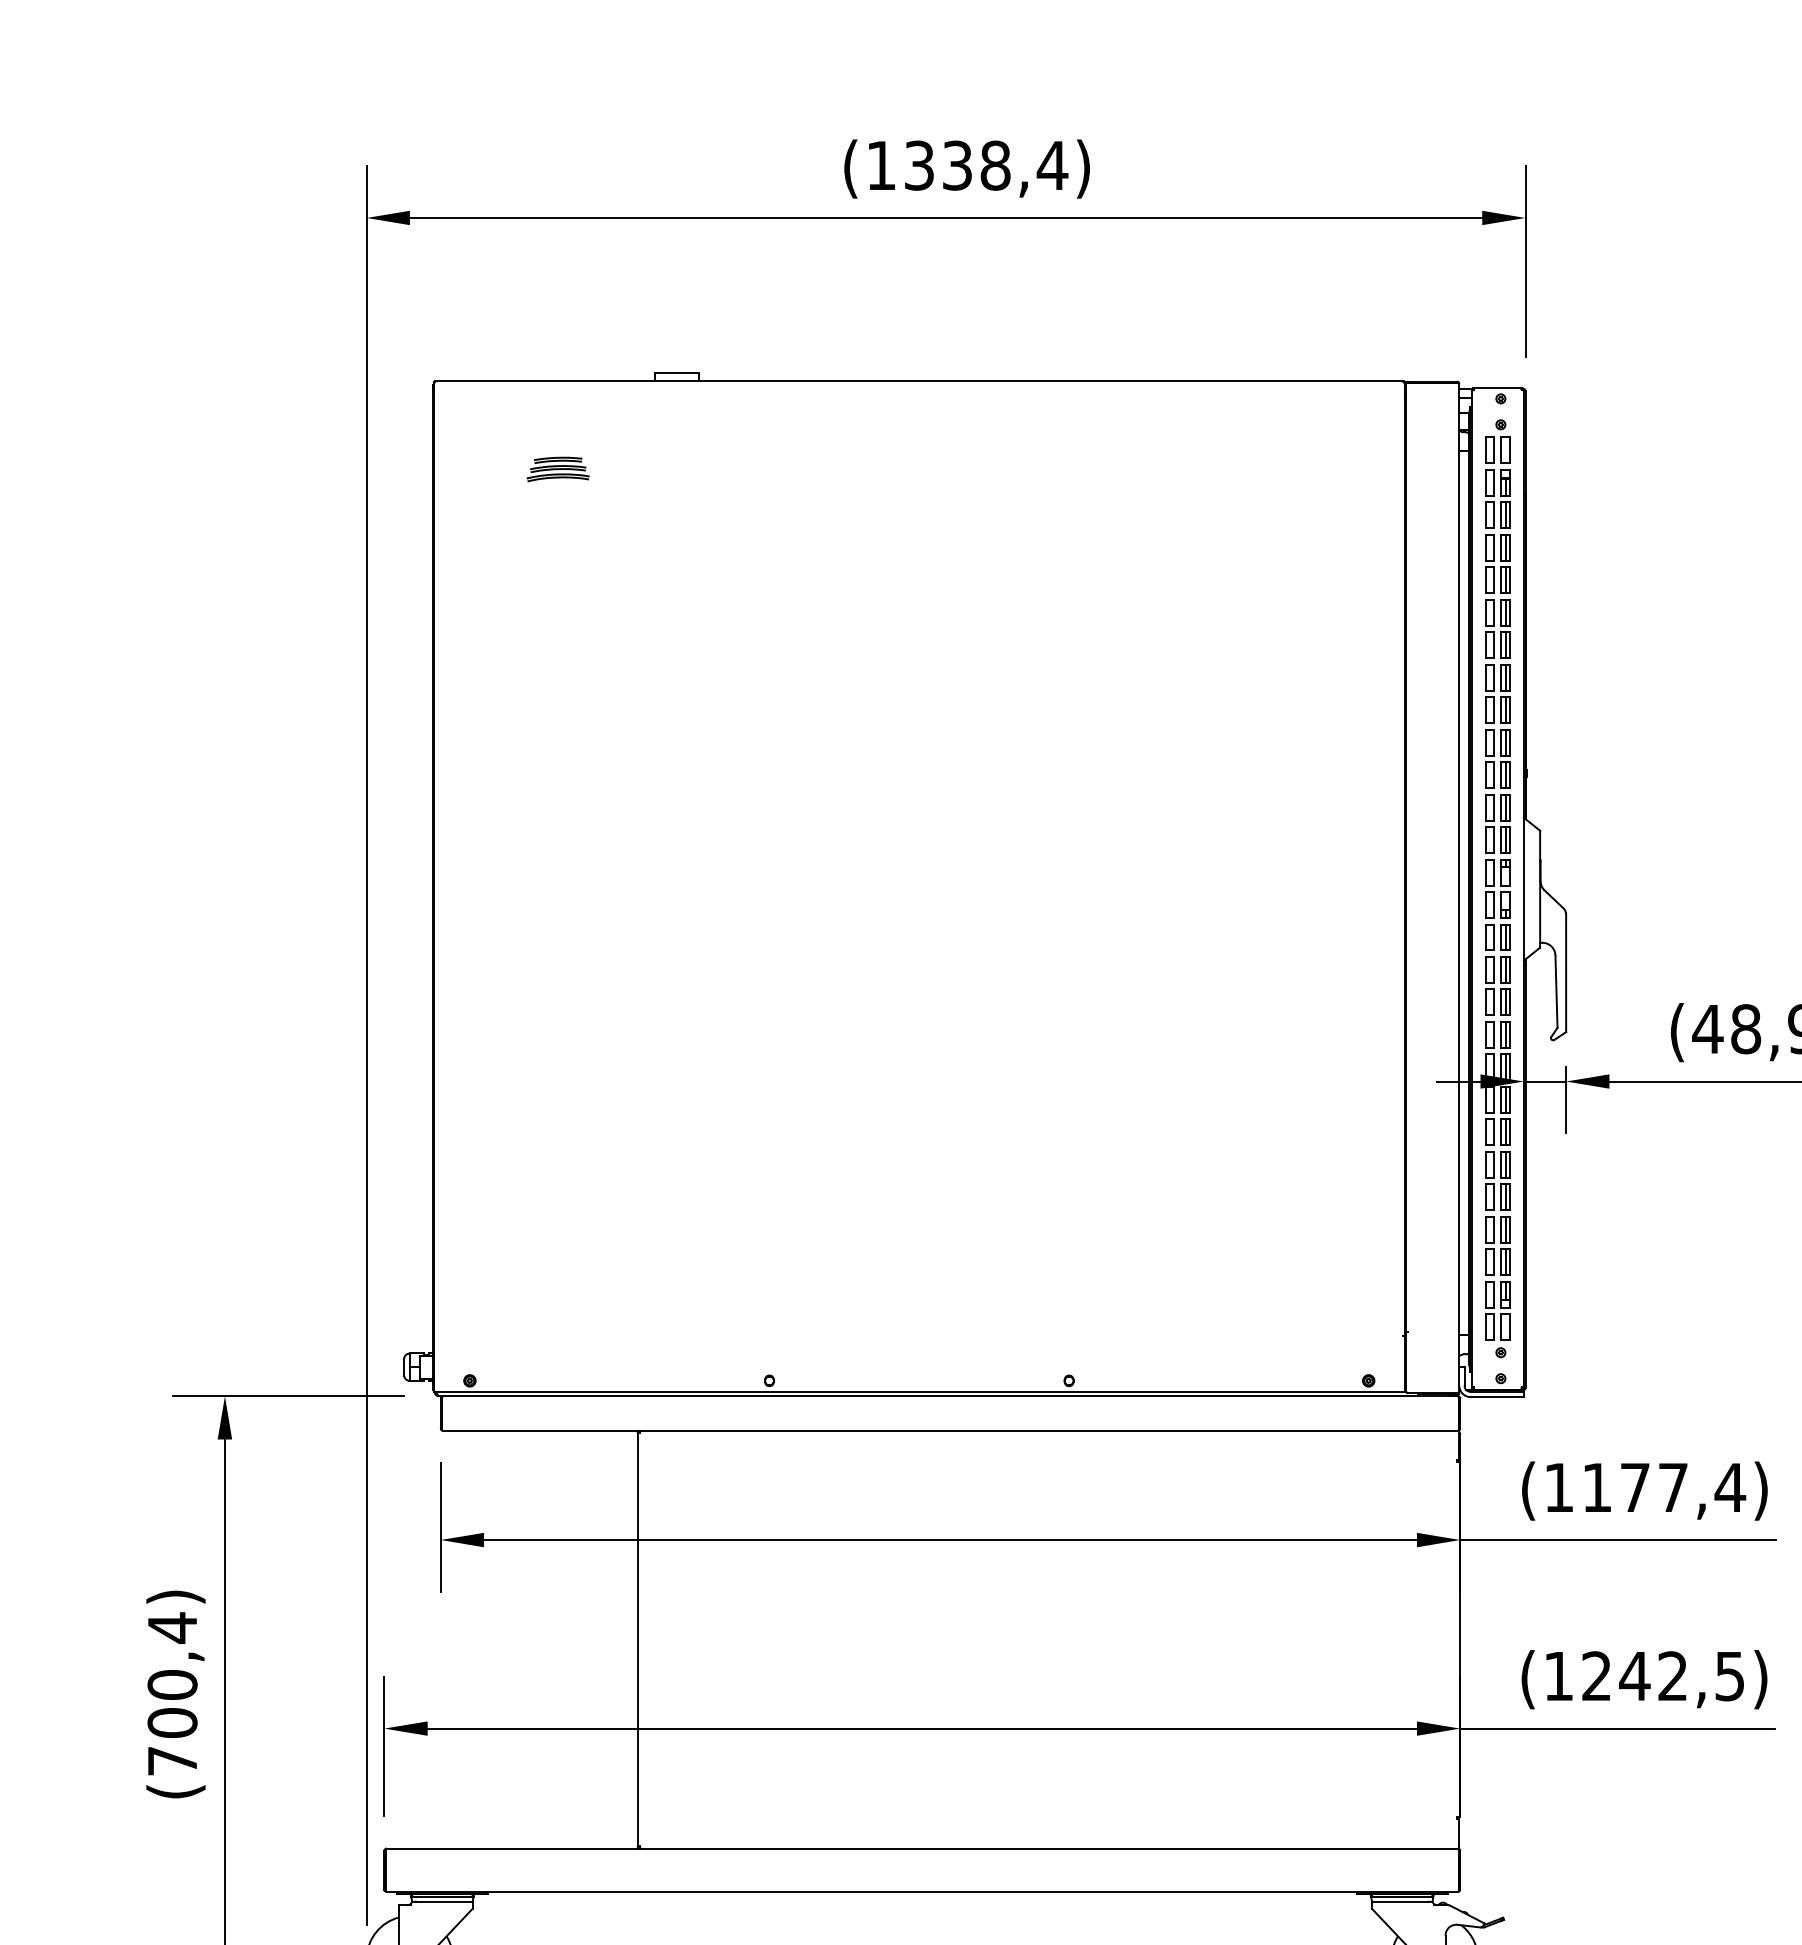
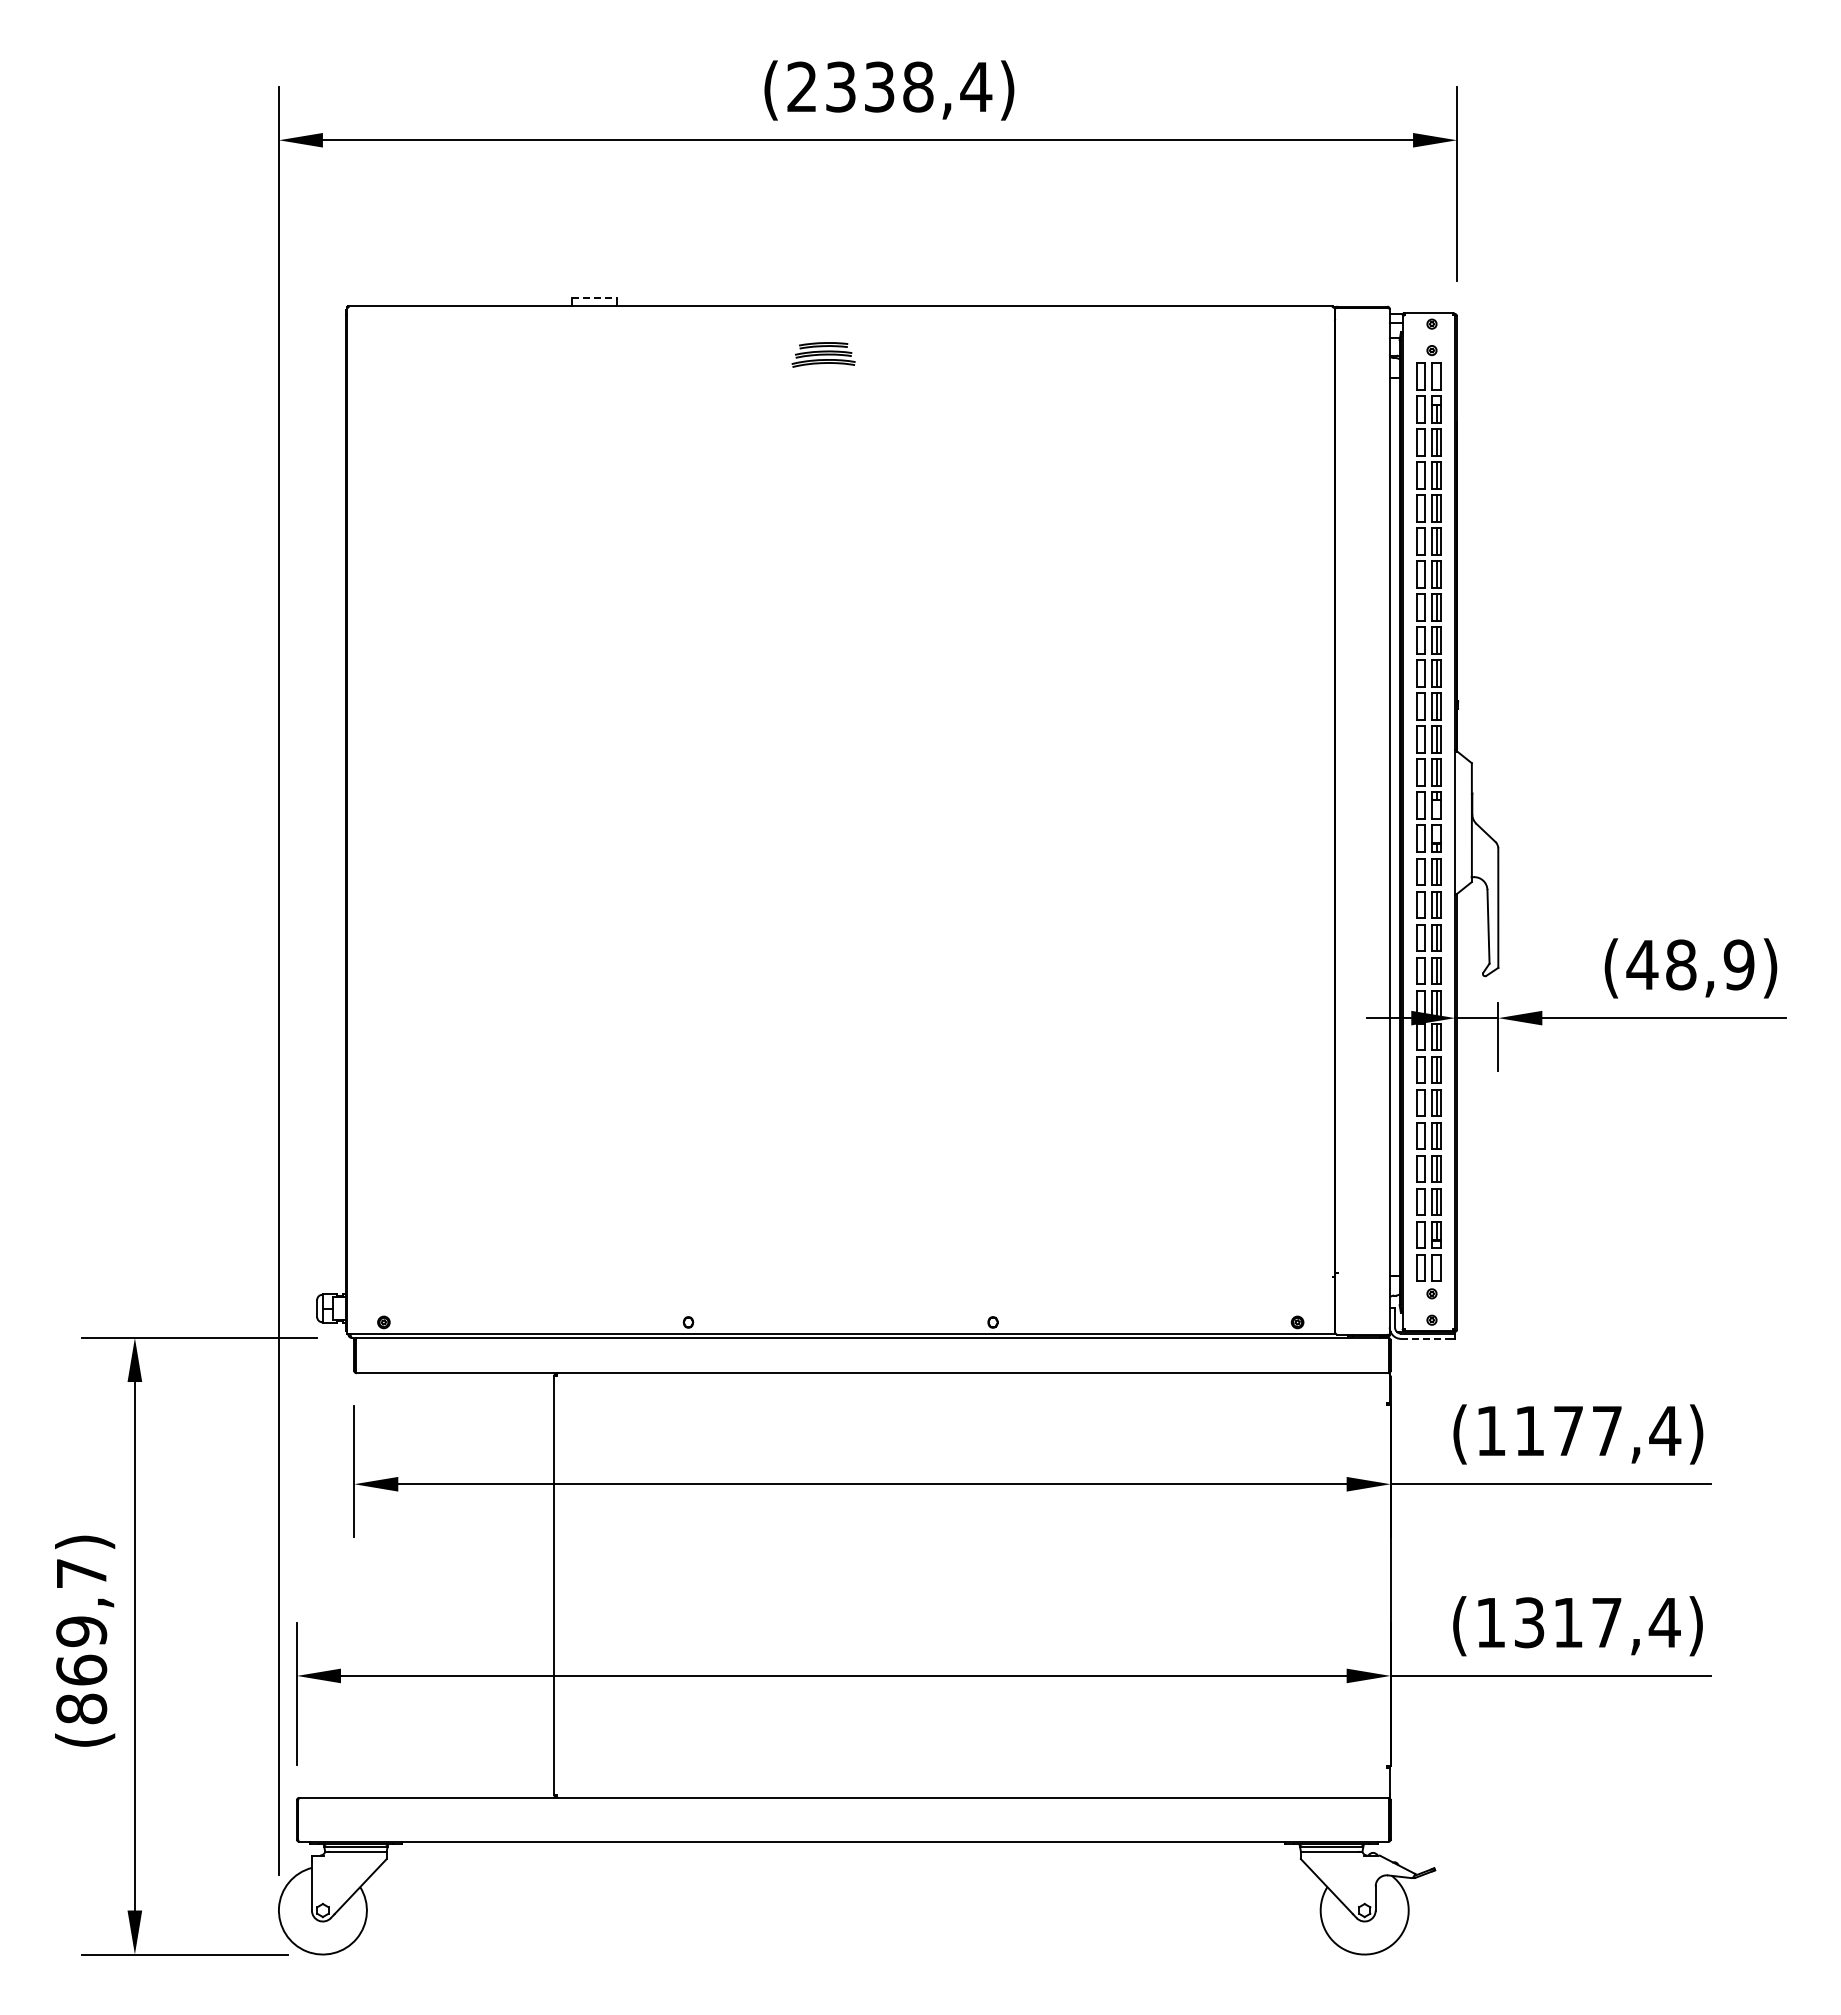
text: (880, 165) -> (801, 86), (1338,4) -> (2338,4)
line: (677, 372) -> (594, 297), solid -> dashed
part: (558, 469) -> (823, 354), moved
line: (1495, 1396) -> (1426, 1338), solid -> dashed
text: (1663, 1676) -> (1597, 1622), (1242,5) -> (1317,4)
text: (172, 1693) -> (81, 1640), (700,4) -> (869,7)

